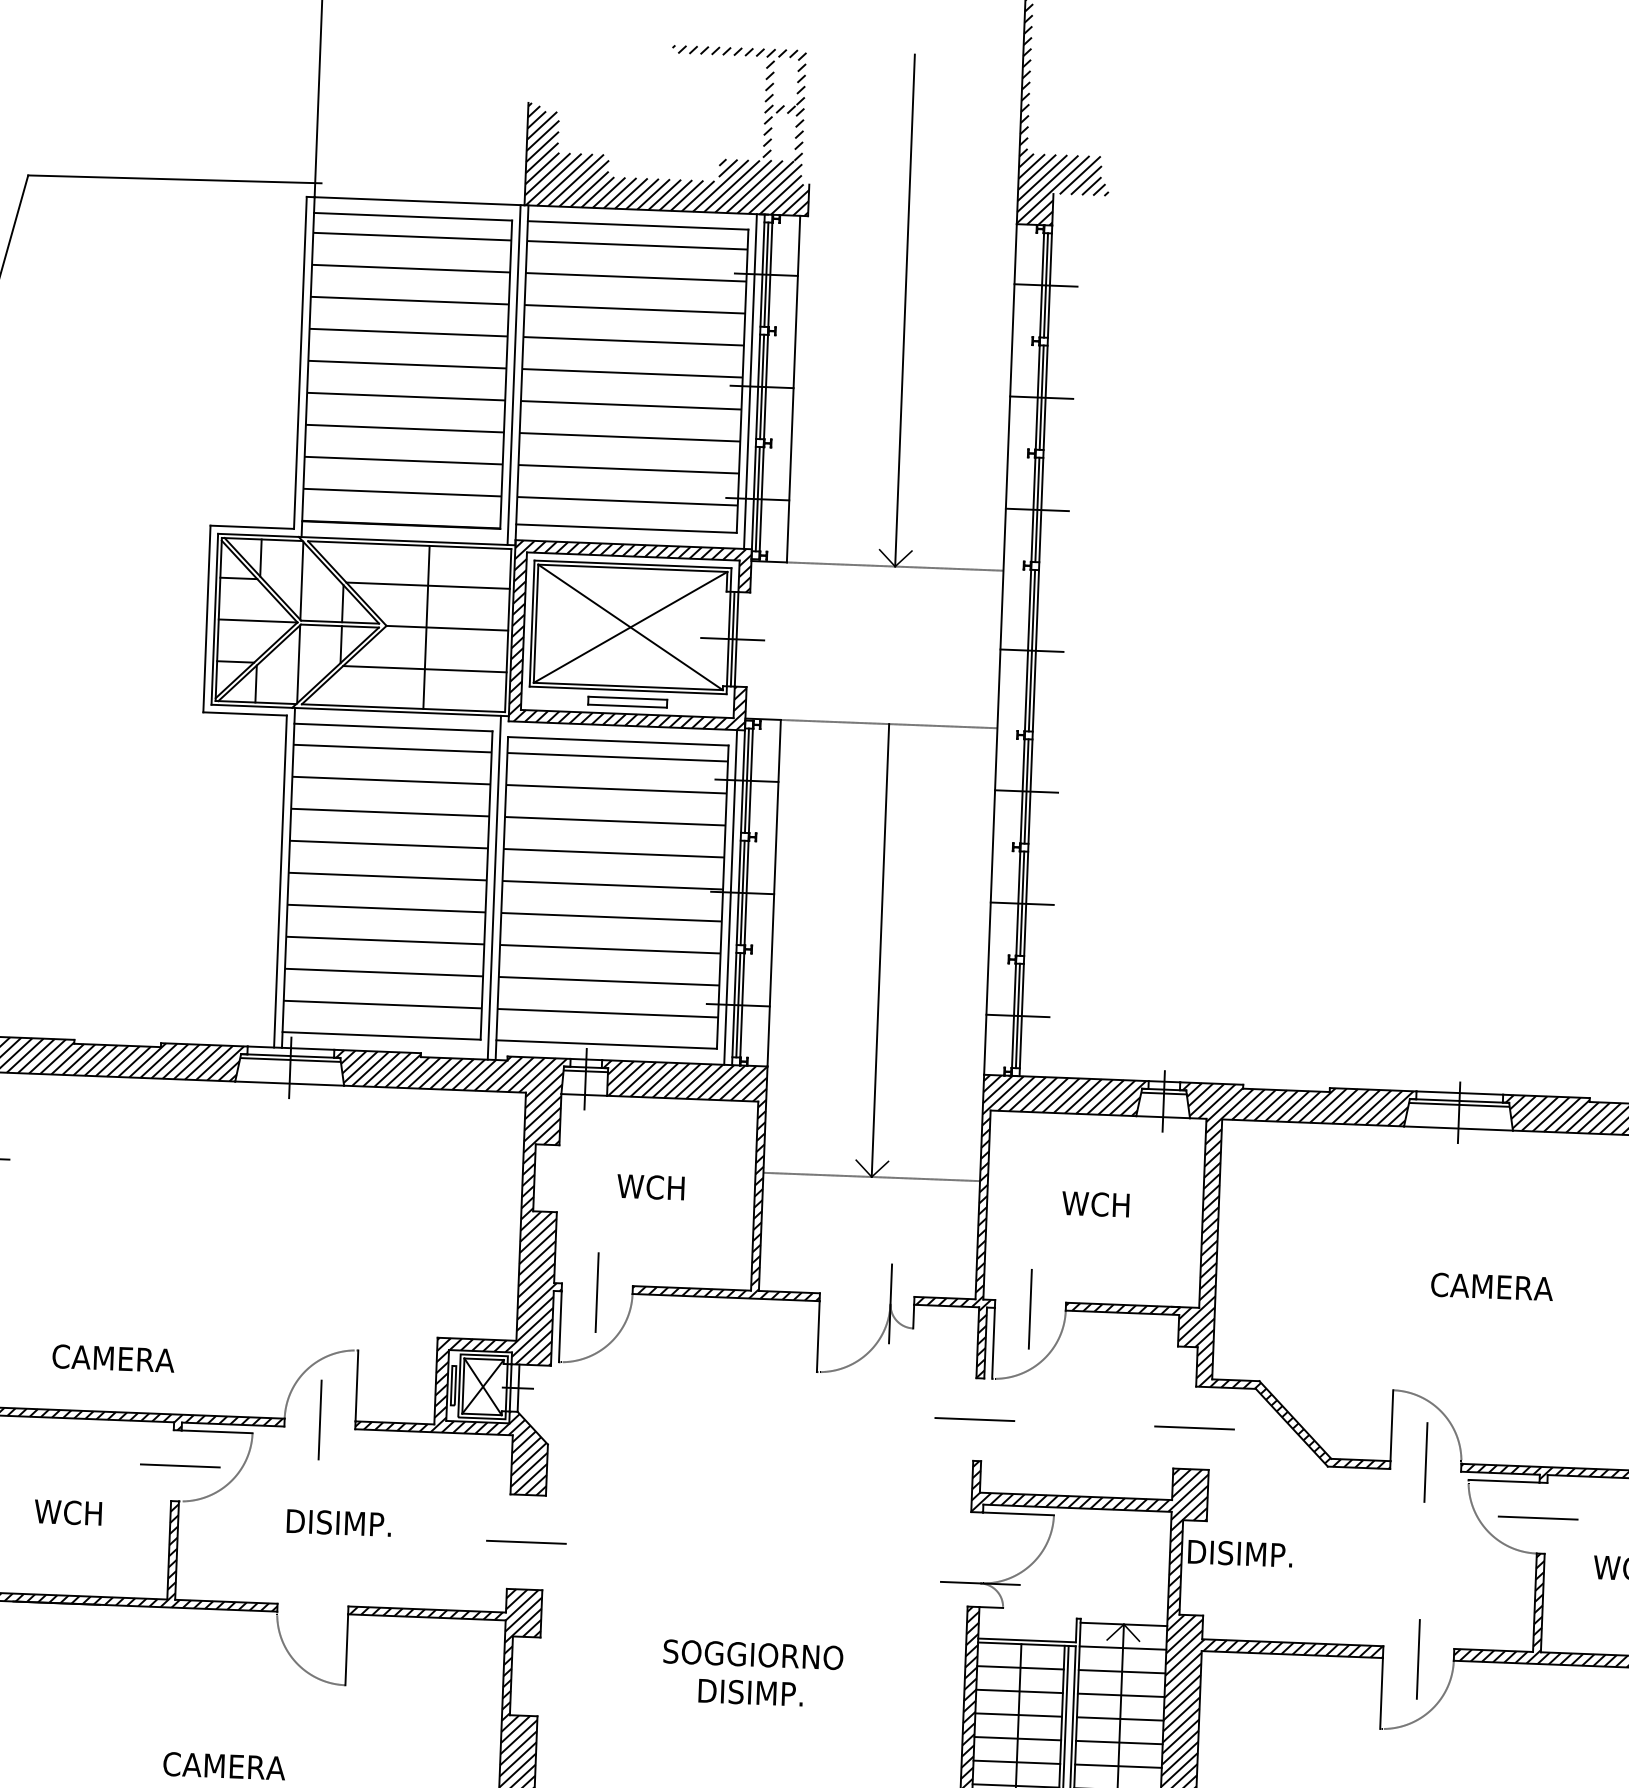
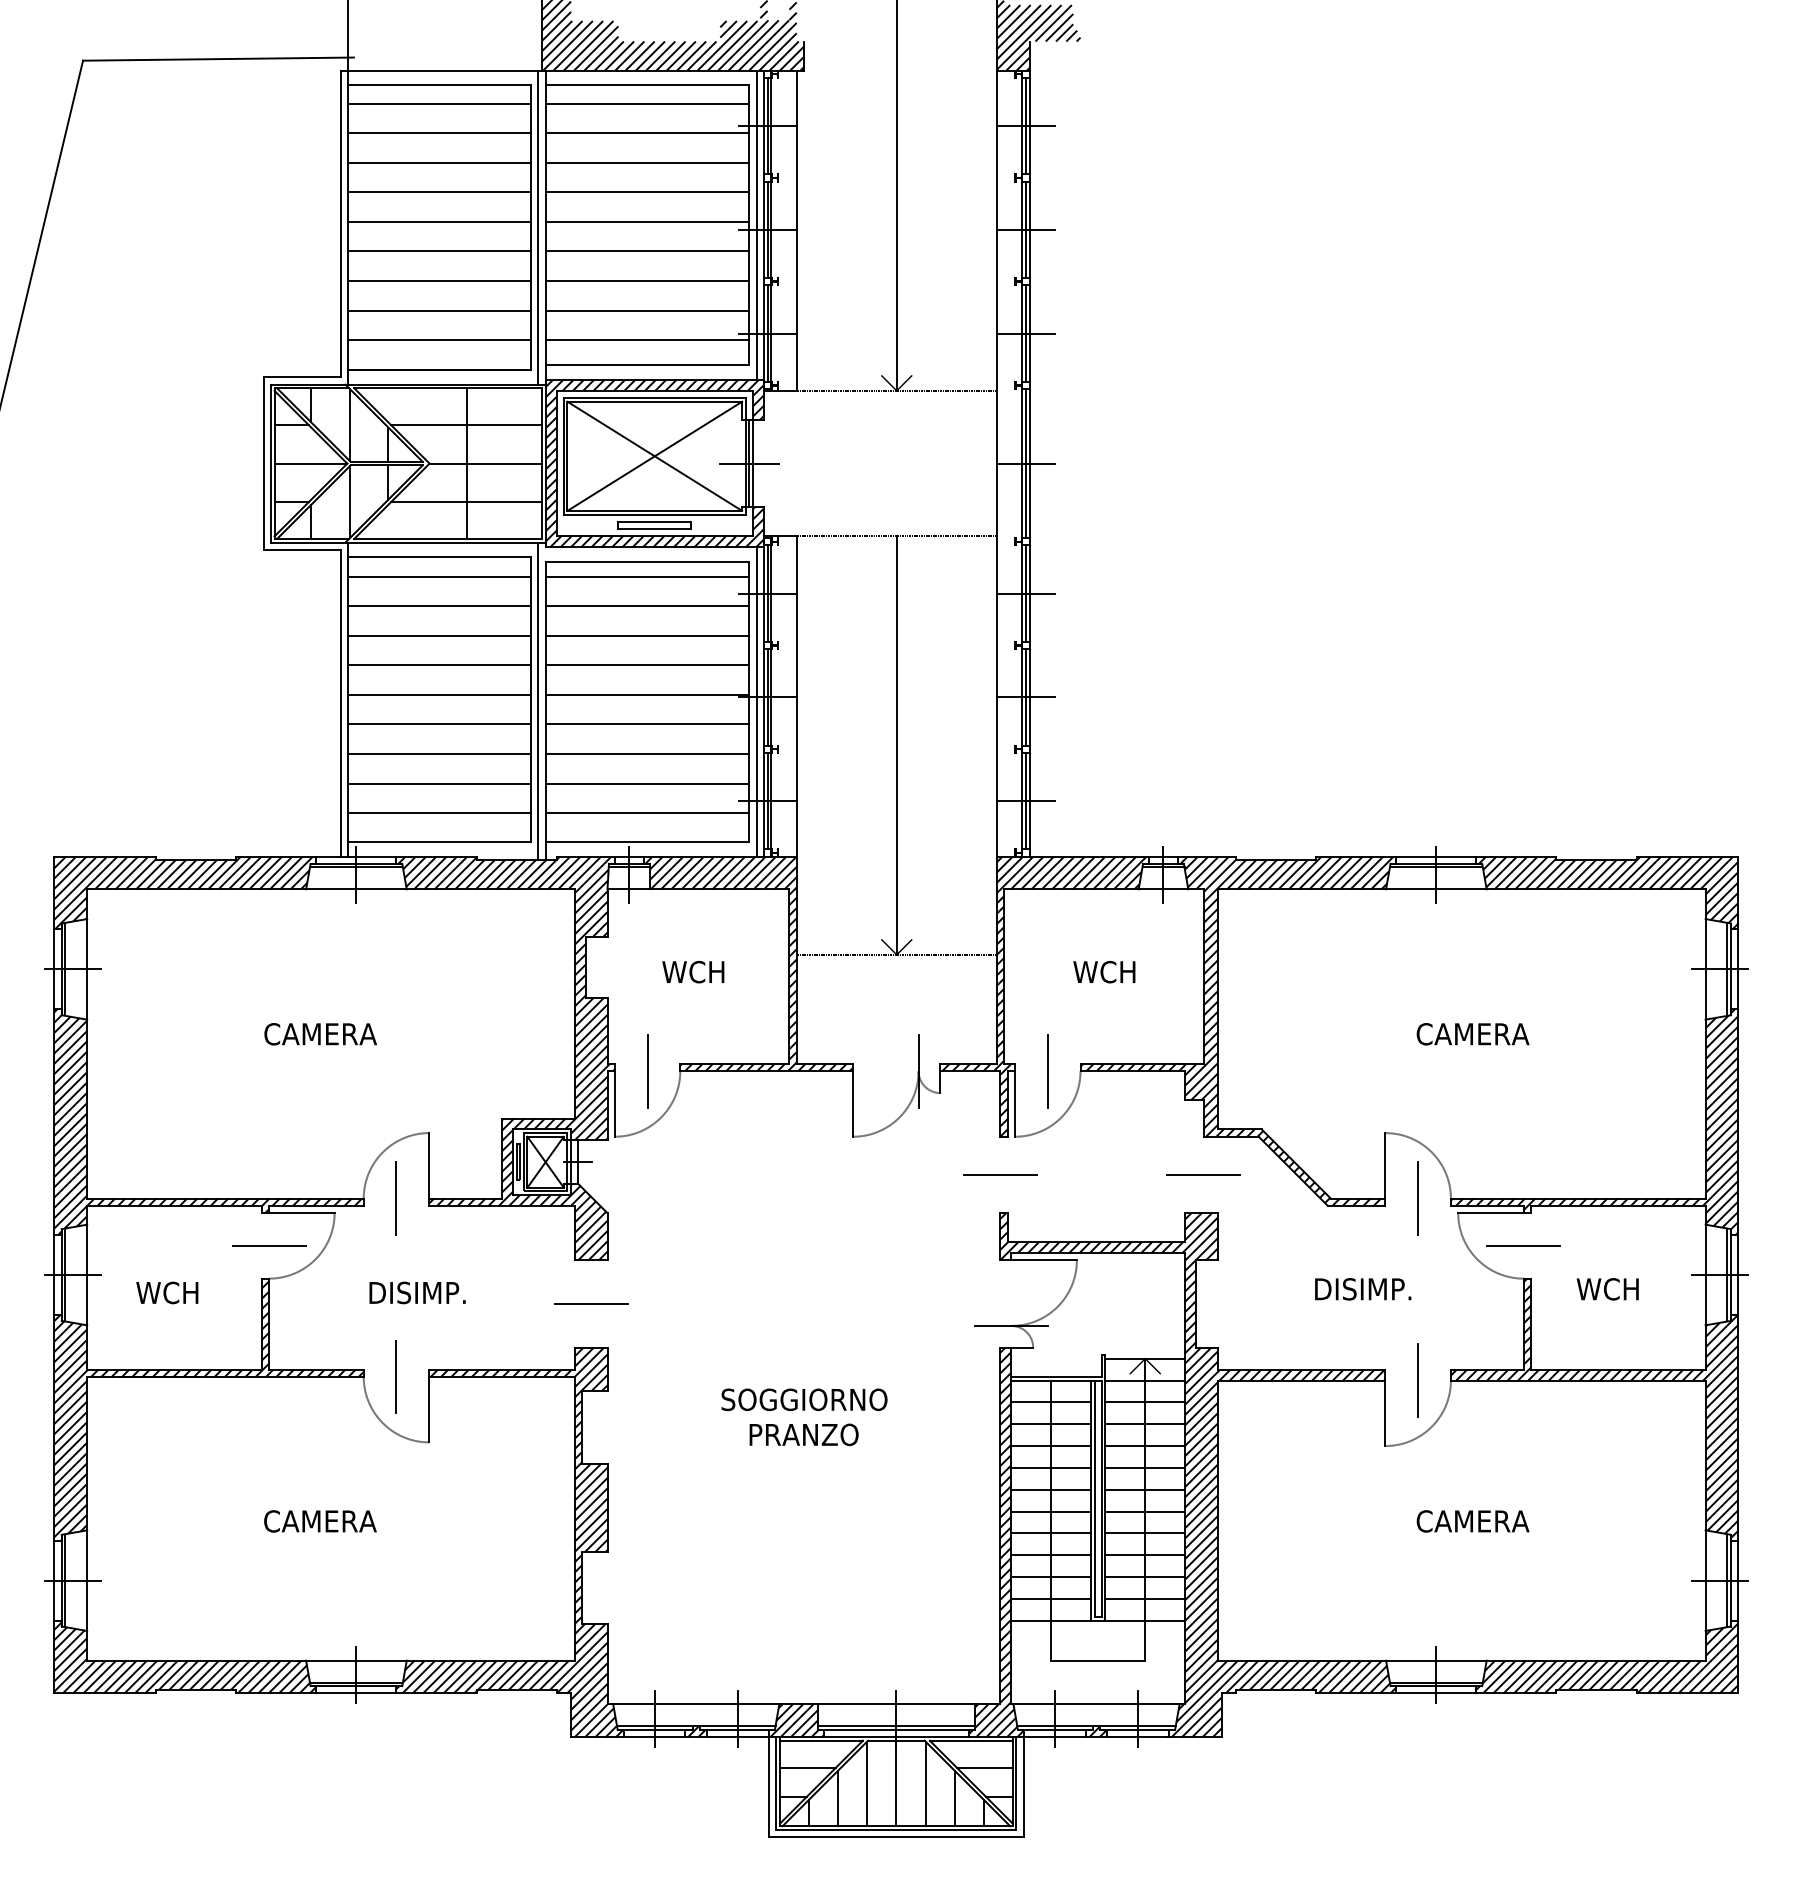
text: (113, 1358) -> (320, 1034), moved
text: (1240, 1553) -> (1363, 1289), moved
line: (312, 1612) -> (396, 1376), added
text: (750, 1692) -> (803, 1434), DISIMP. -> PRANZO

